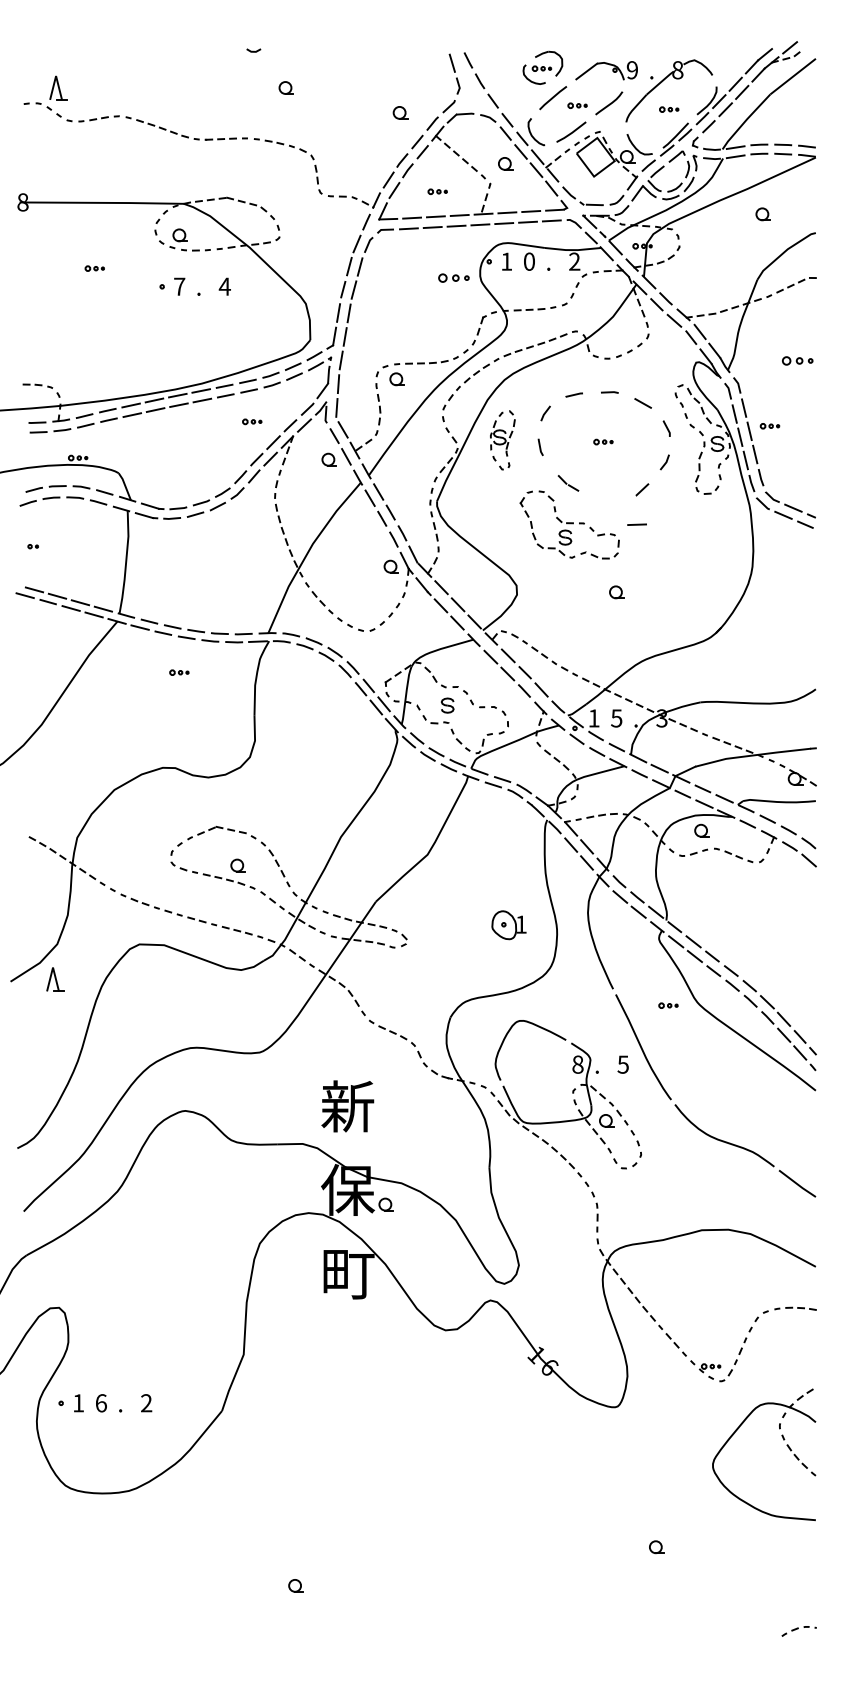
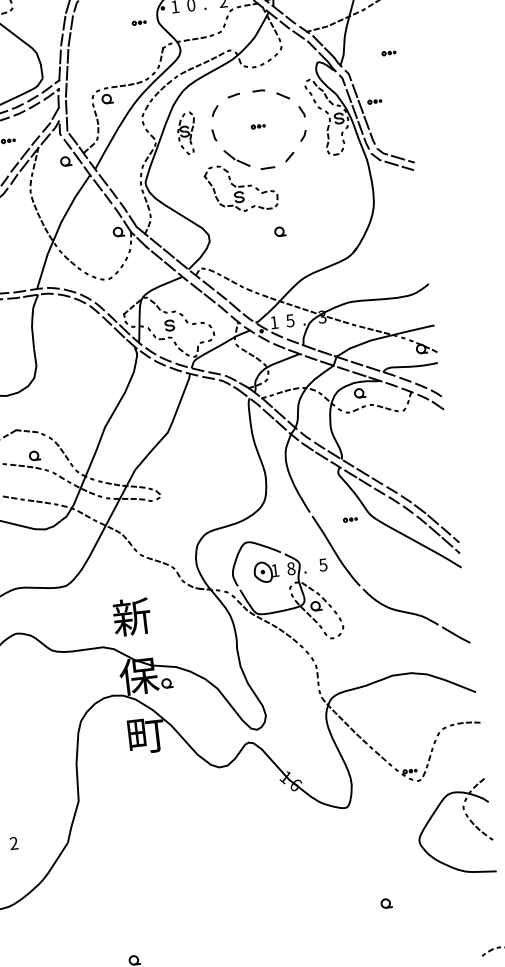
part: (453, 277) -> (138, 22), size x0.62
part: (797, 360) -> (388, 52), size x0.62
part: (568, 483) -> (237, 158), size x1.67
line: (636, 524) -> (267, 168), moved
part: (508, 925) -> (266, 572), moved

